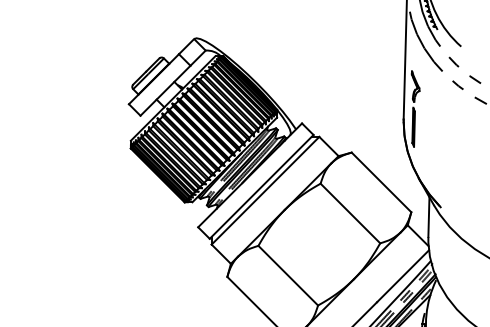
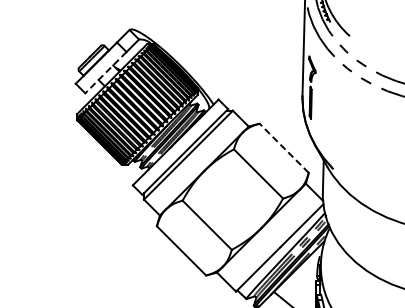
line: (164, 91) -> (105, 73), solid -> dashed
line: (381, 182) -> (284, 148), solid -> dashed

